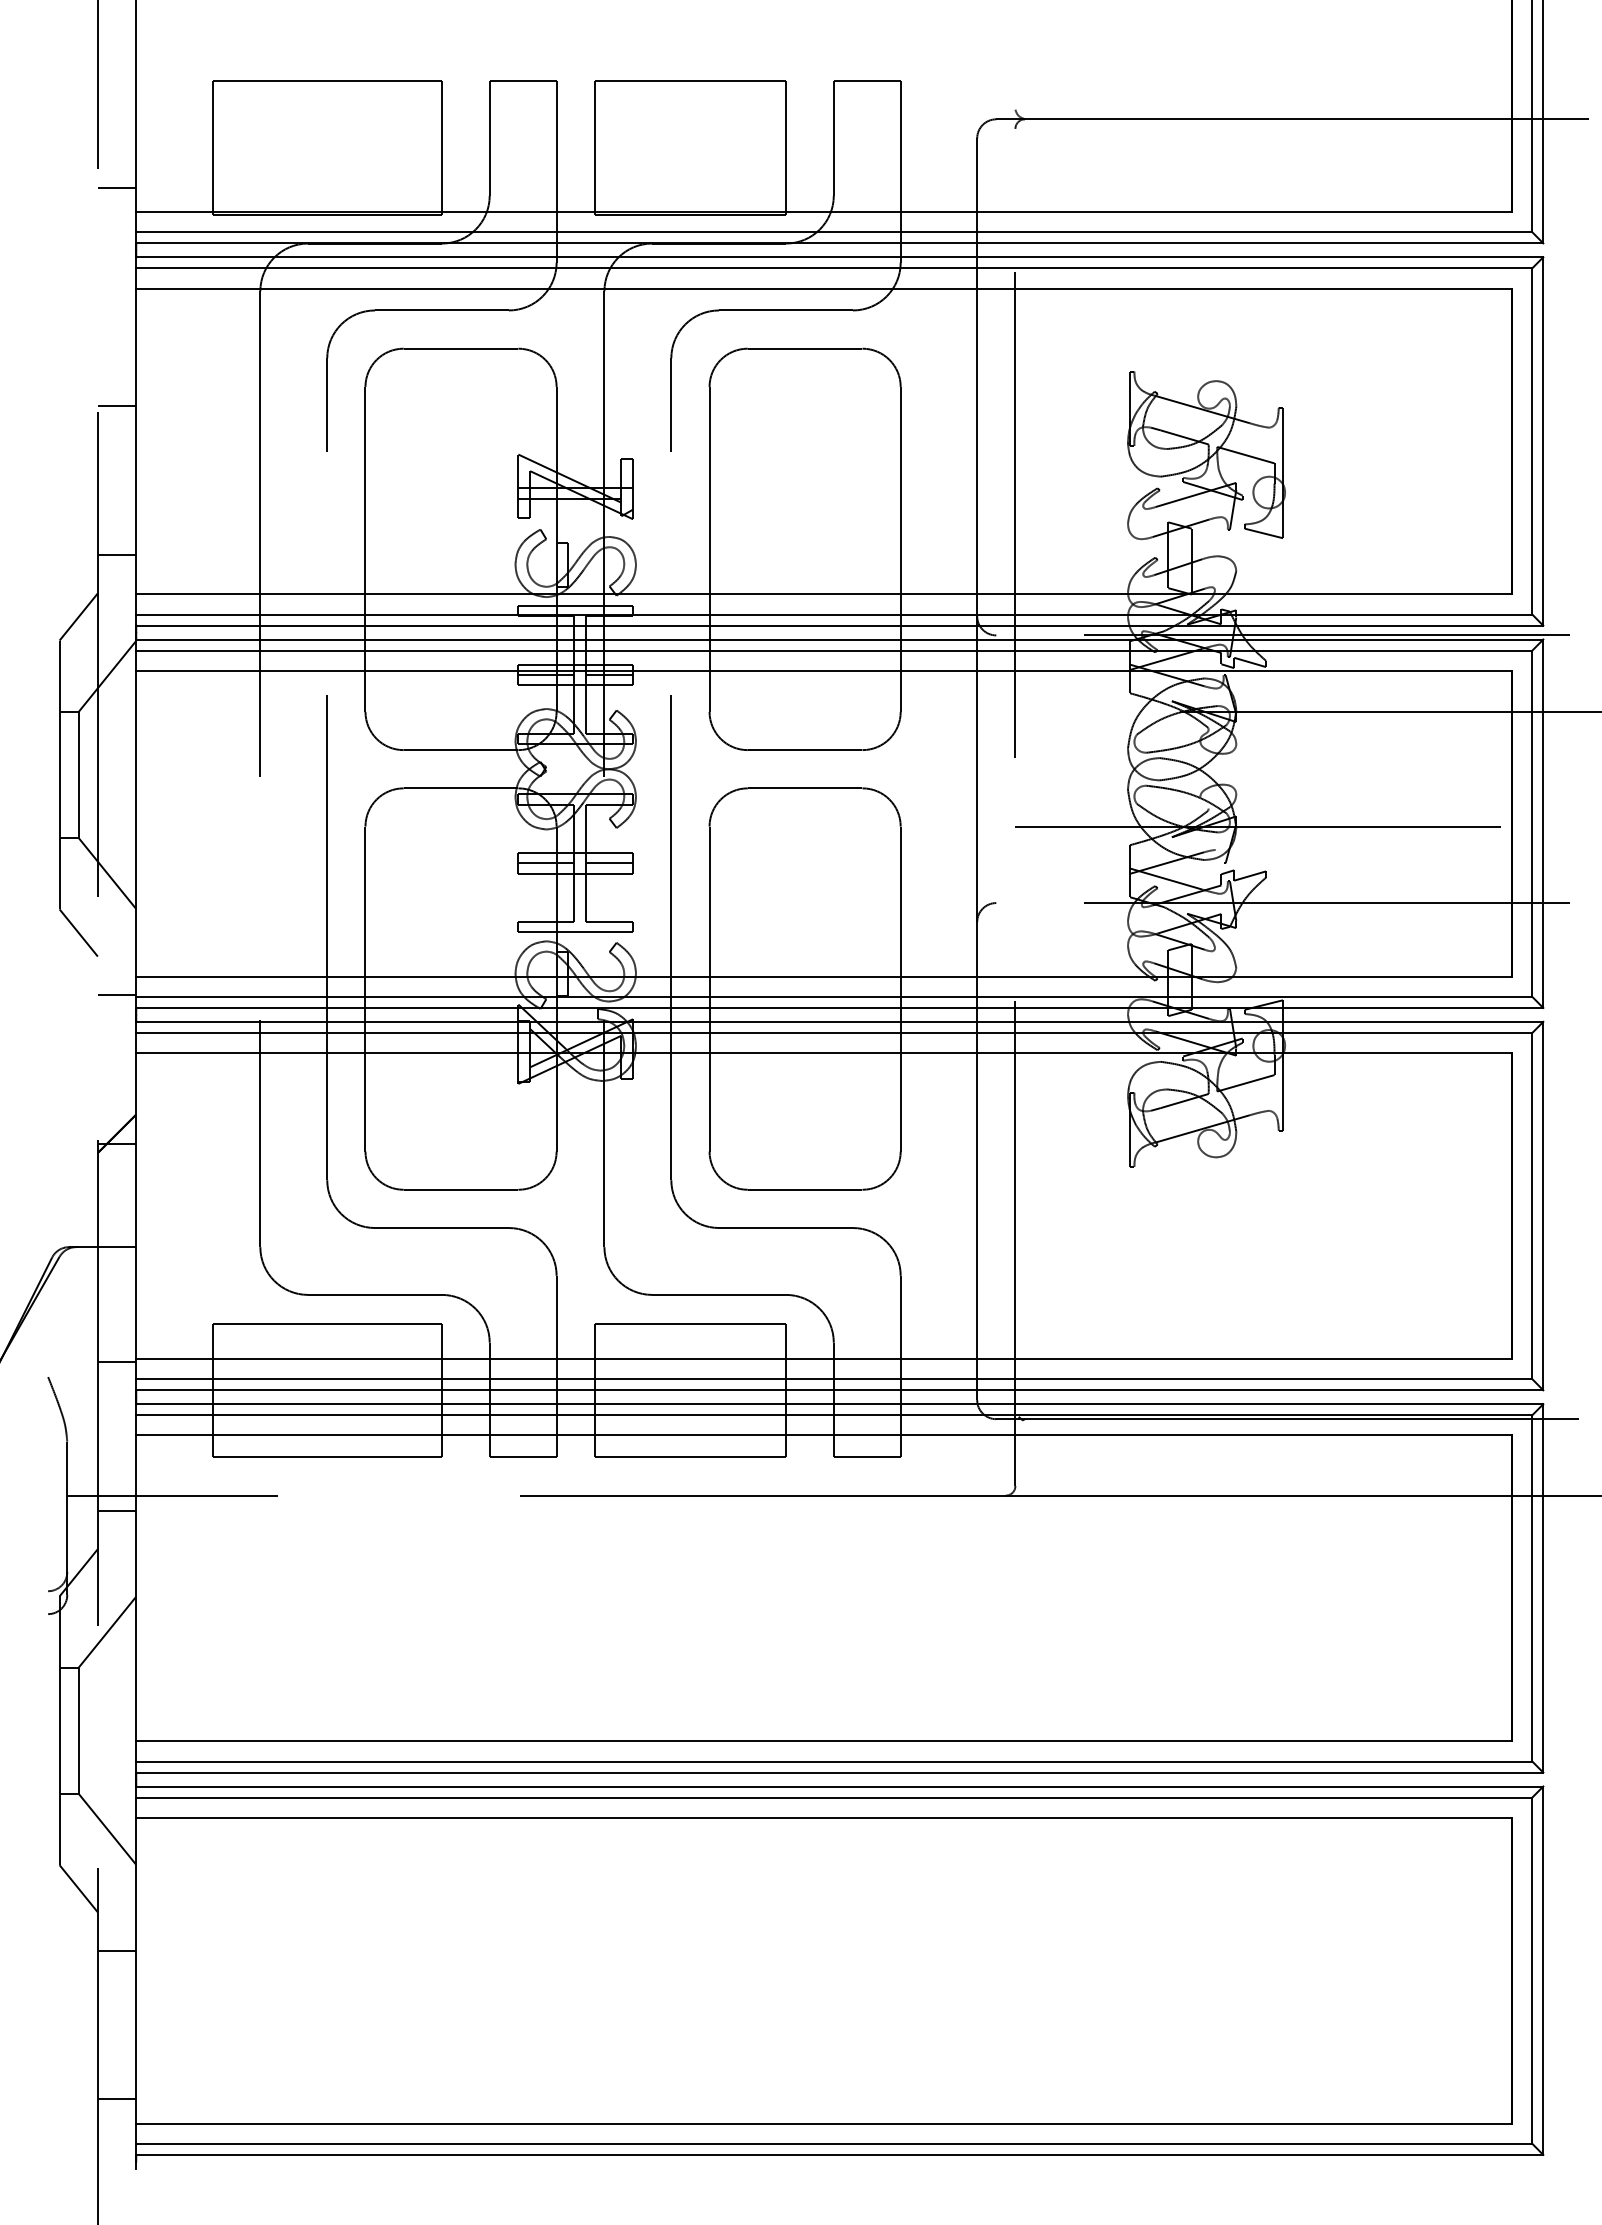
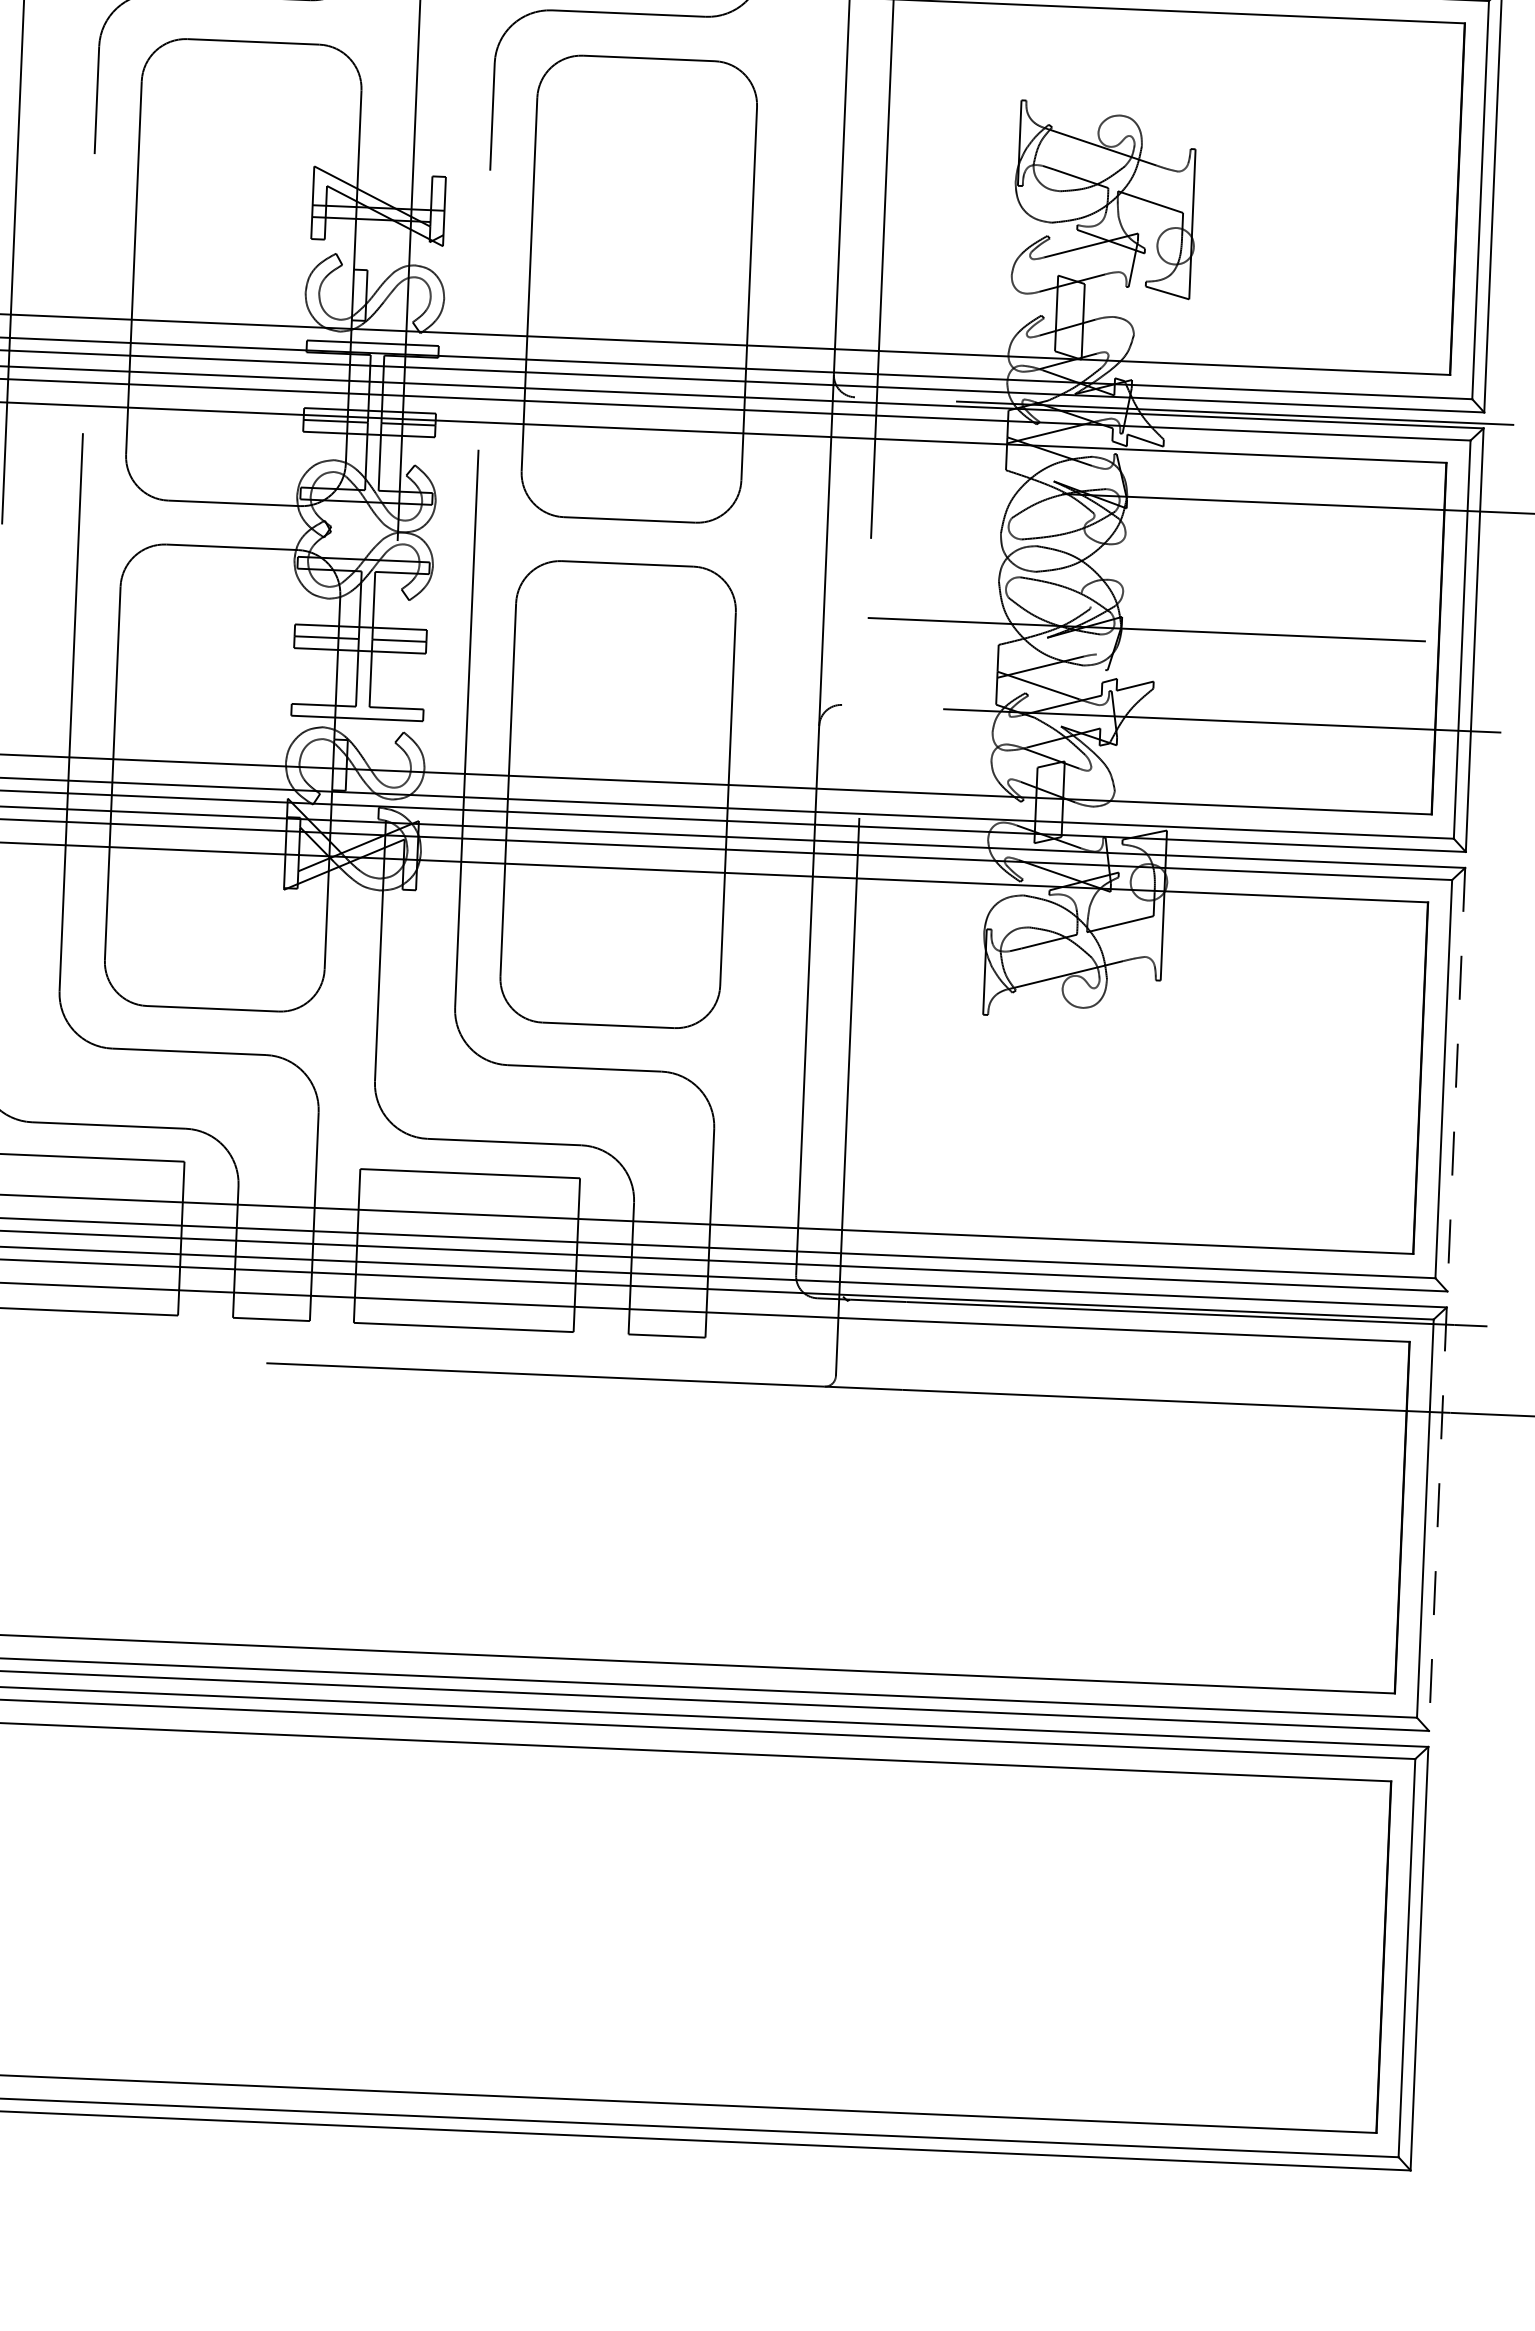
line: (1543, 1206) -> (1456, 1080), solid -> dashed
line: (1543, 1588) -> (1438, 1519), solid -> dashed

